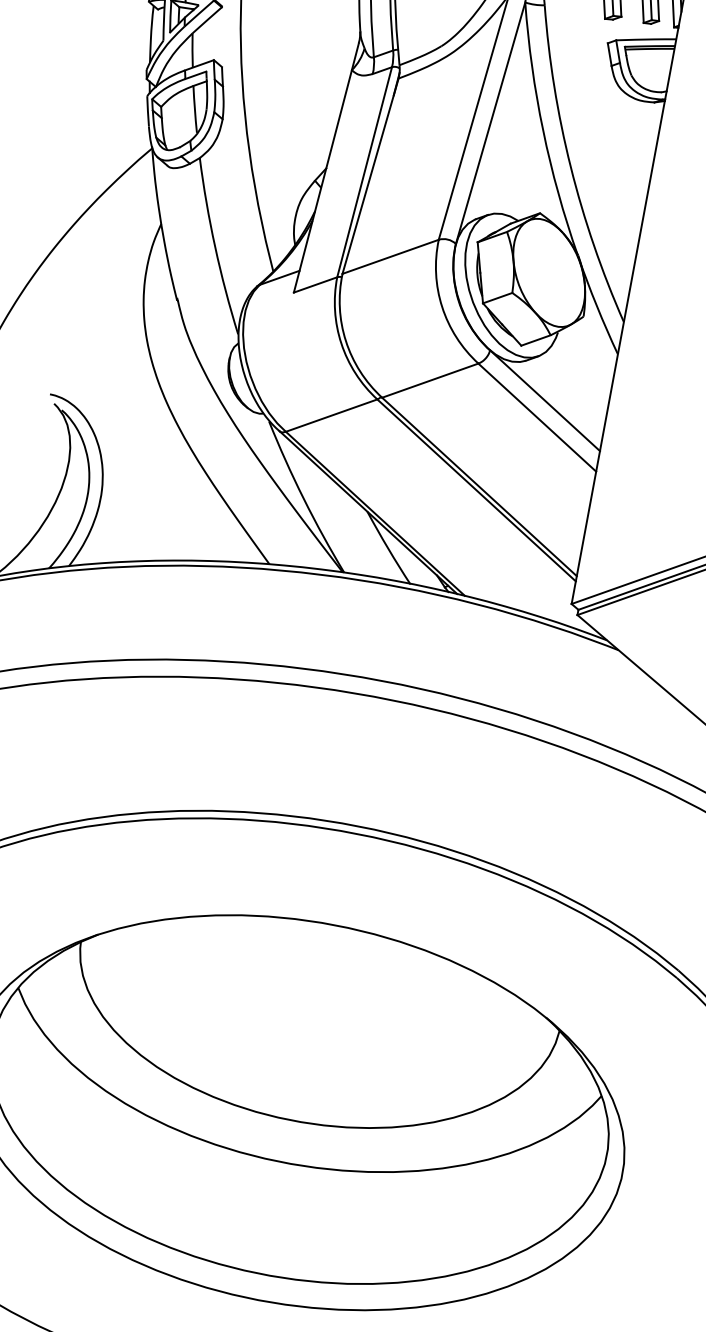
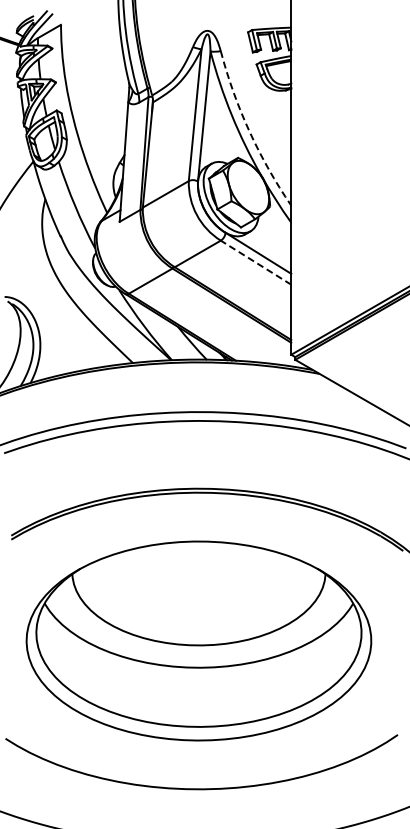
arc: (570, 167) -> (249, 131), solid -> dashed
line: (538, 417) -> (256, 262), solid -> dashed

